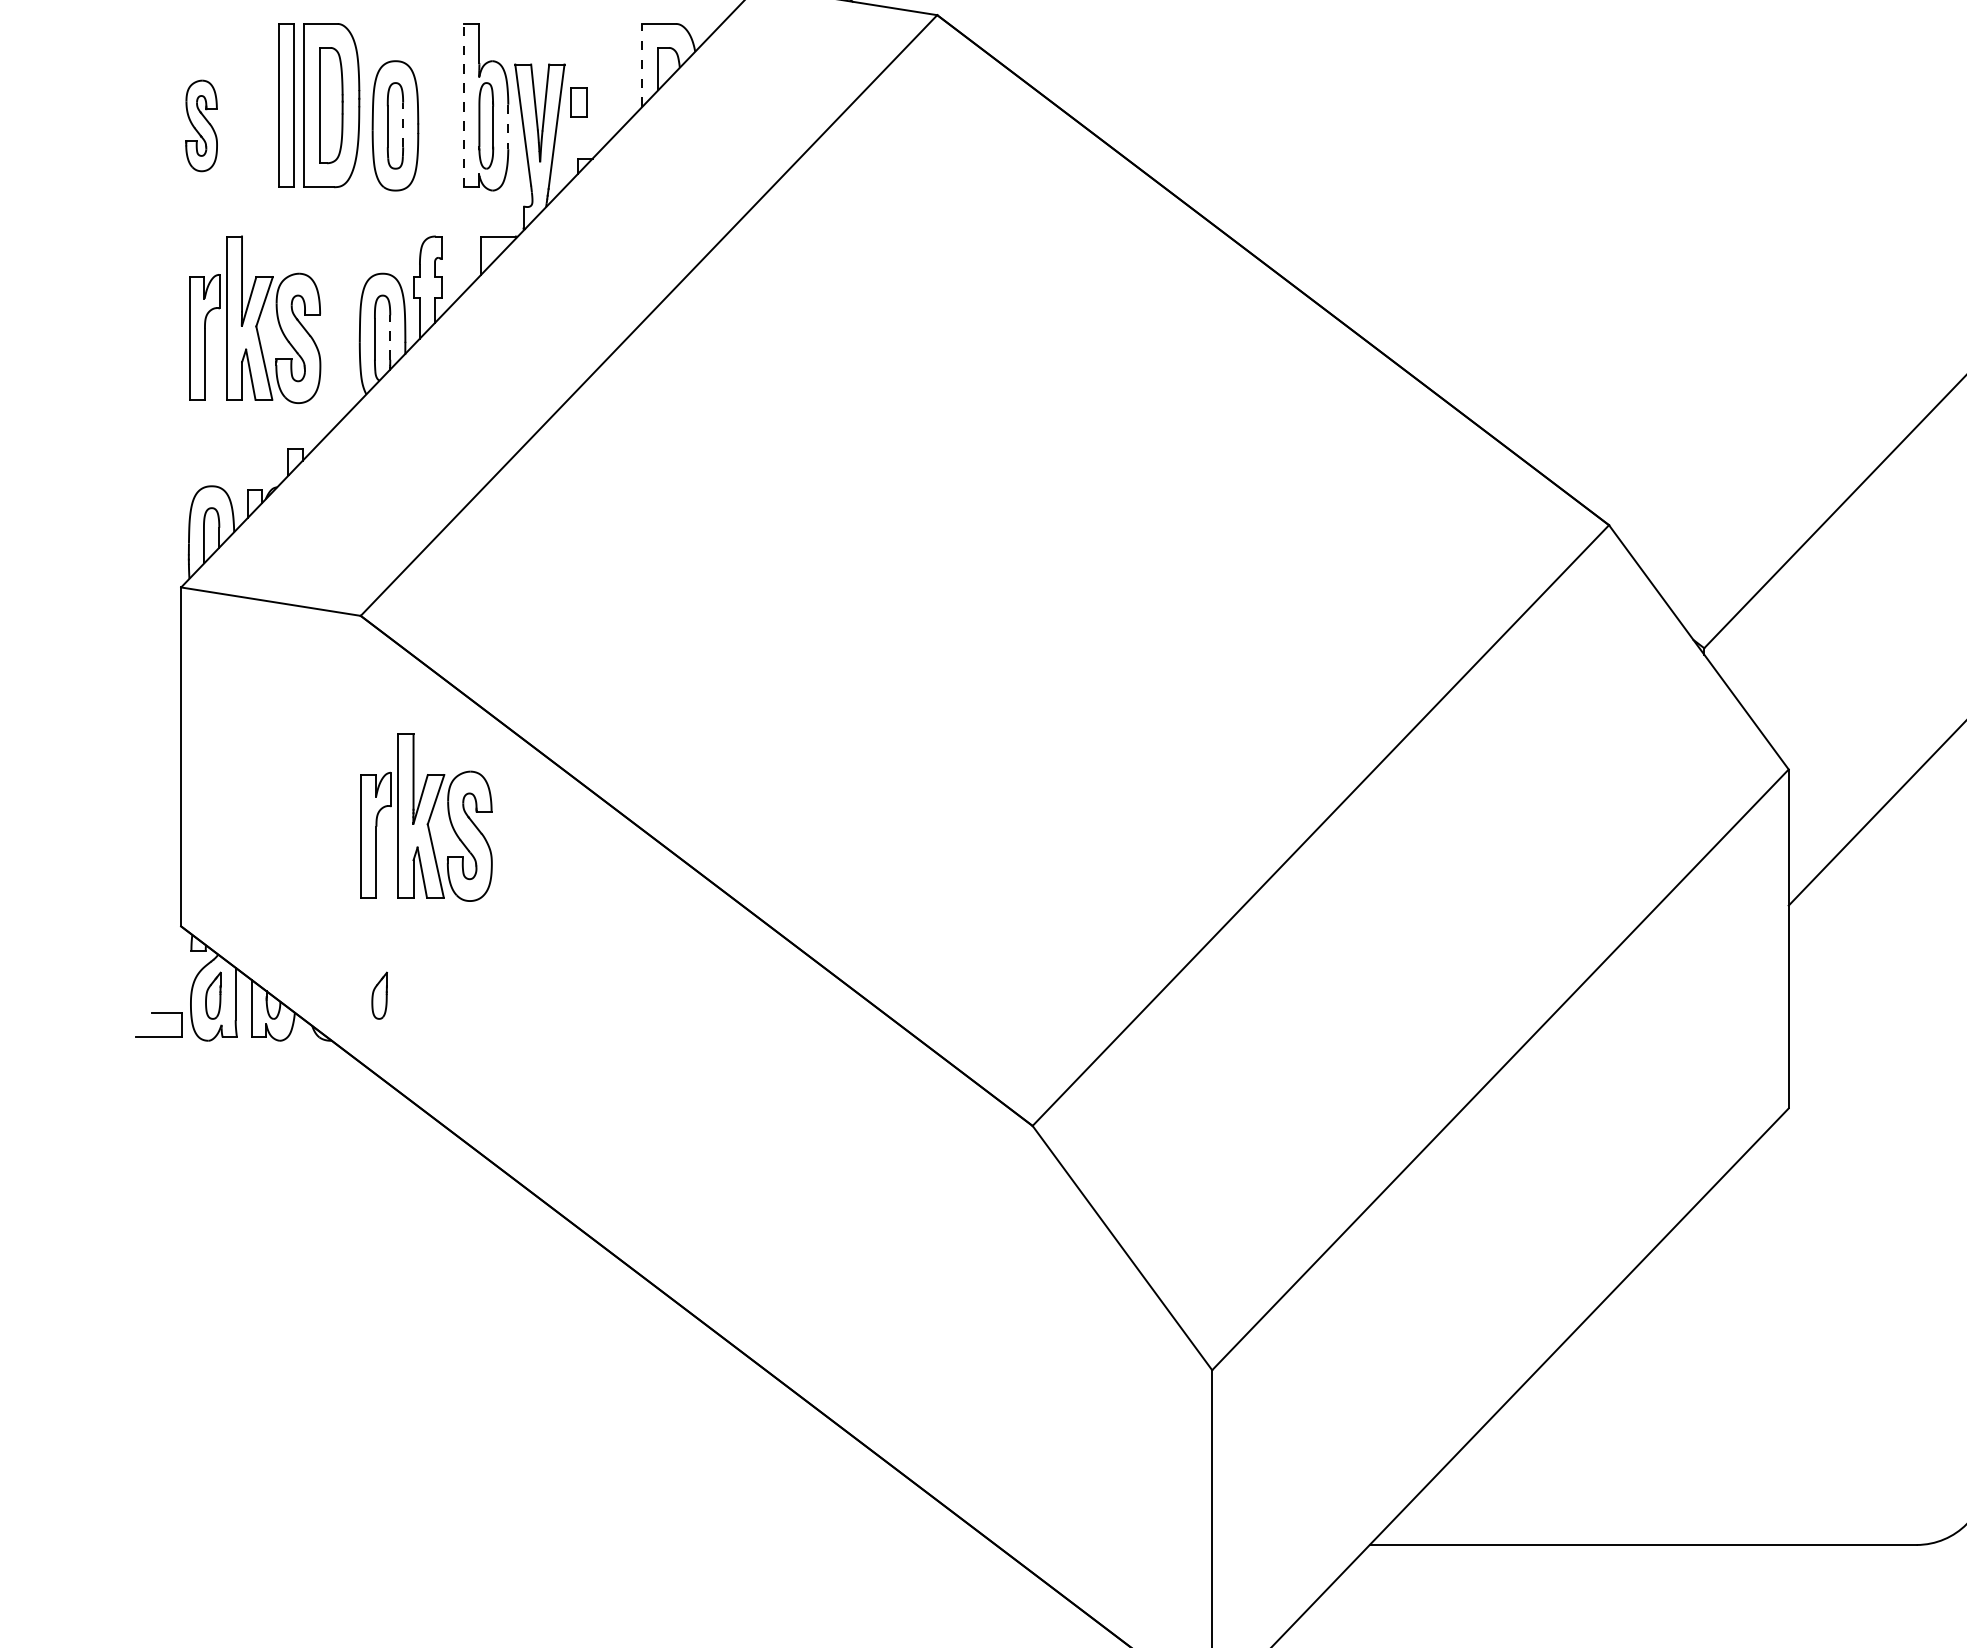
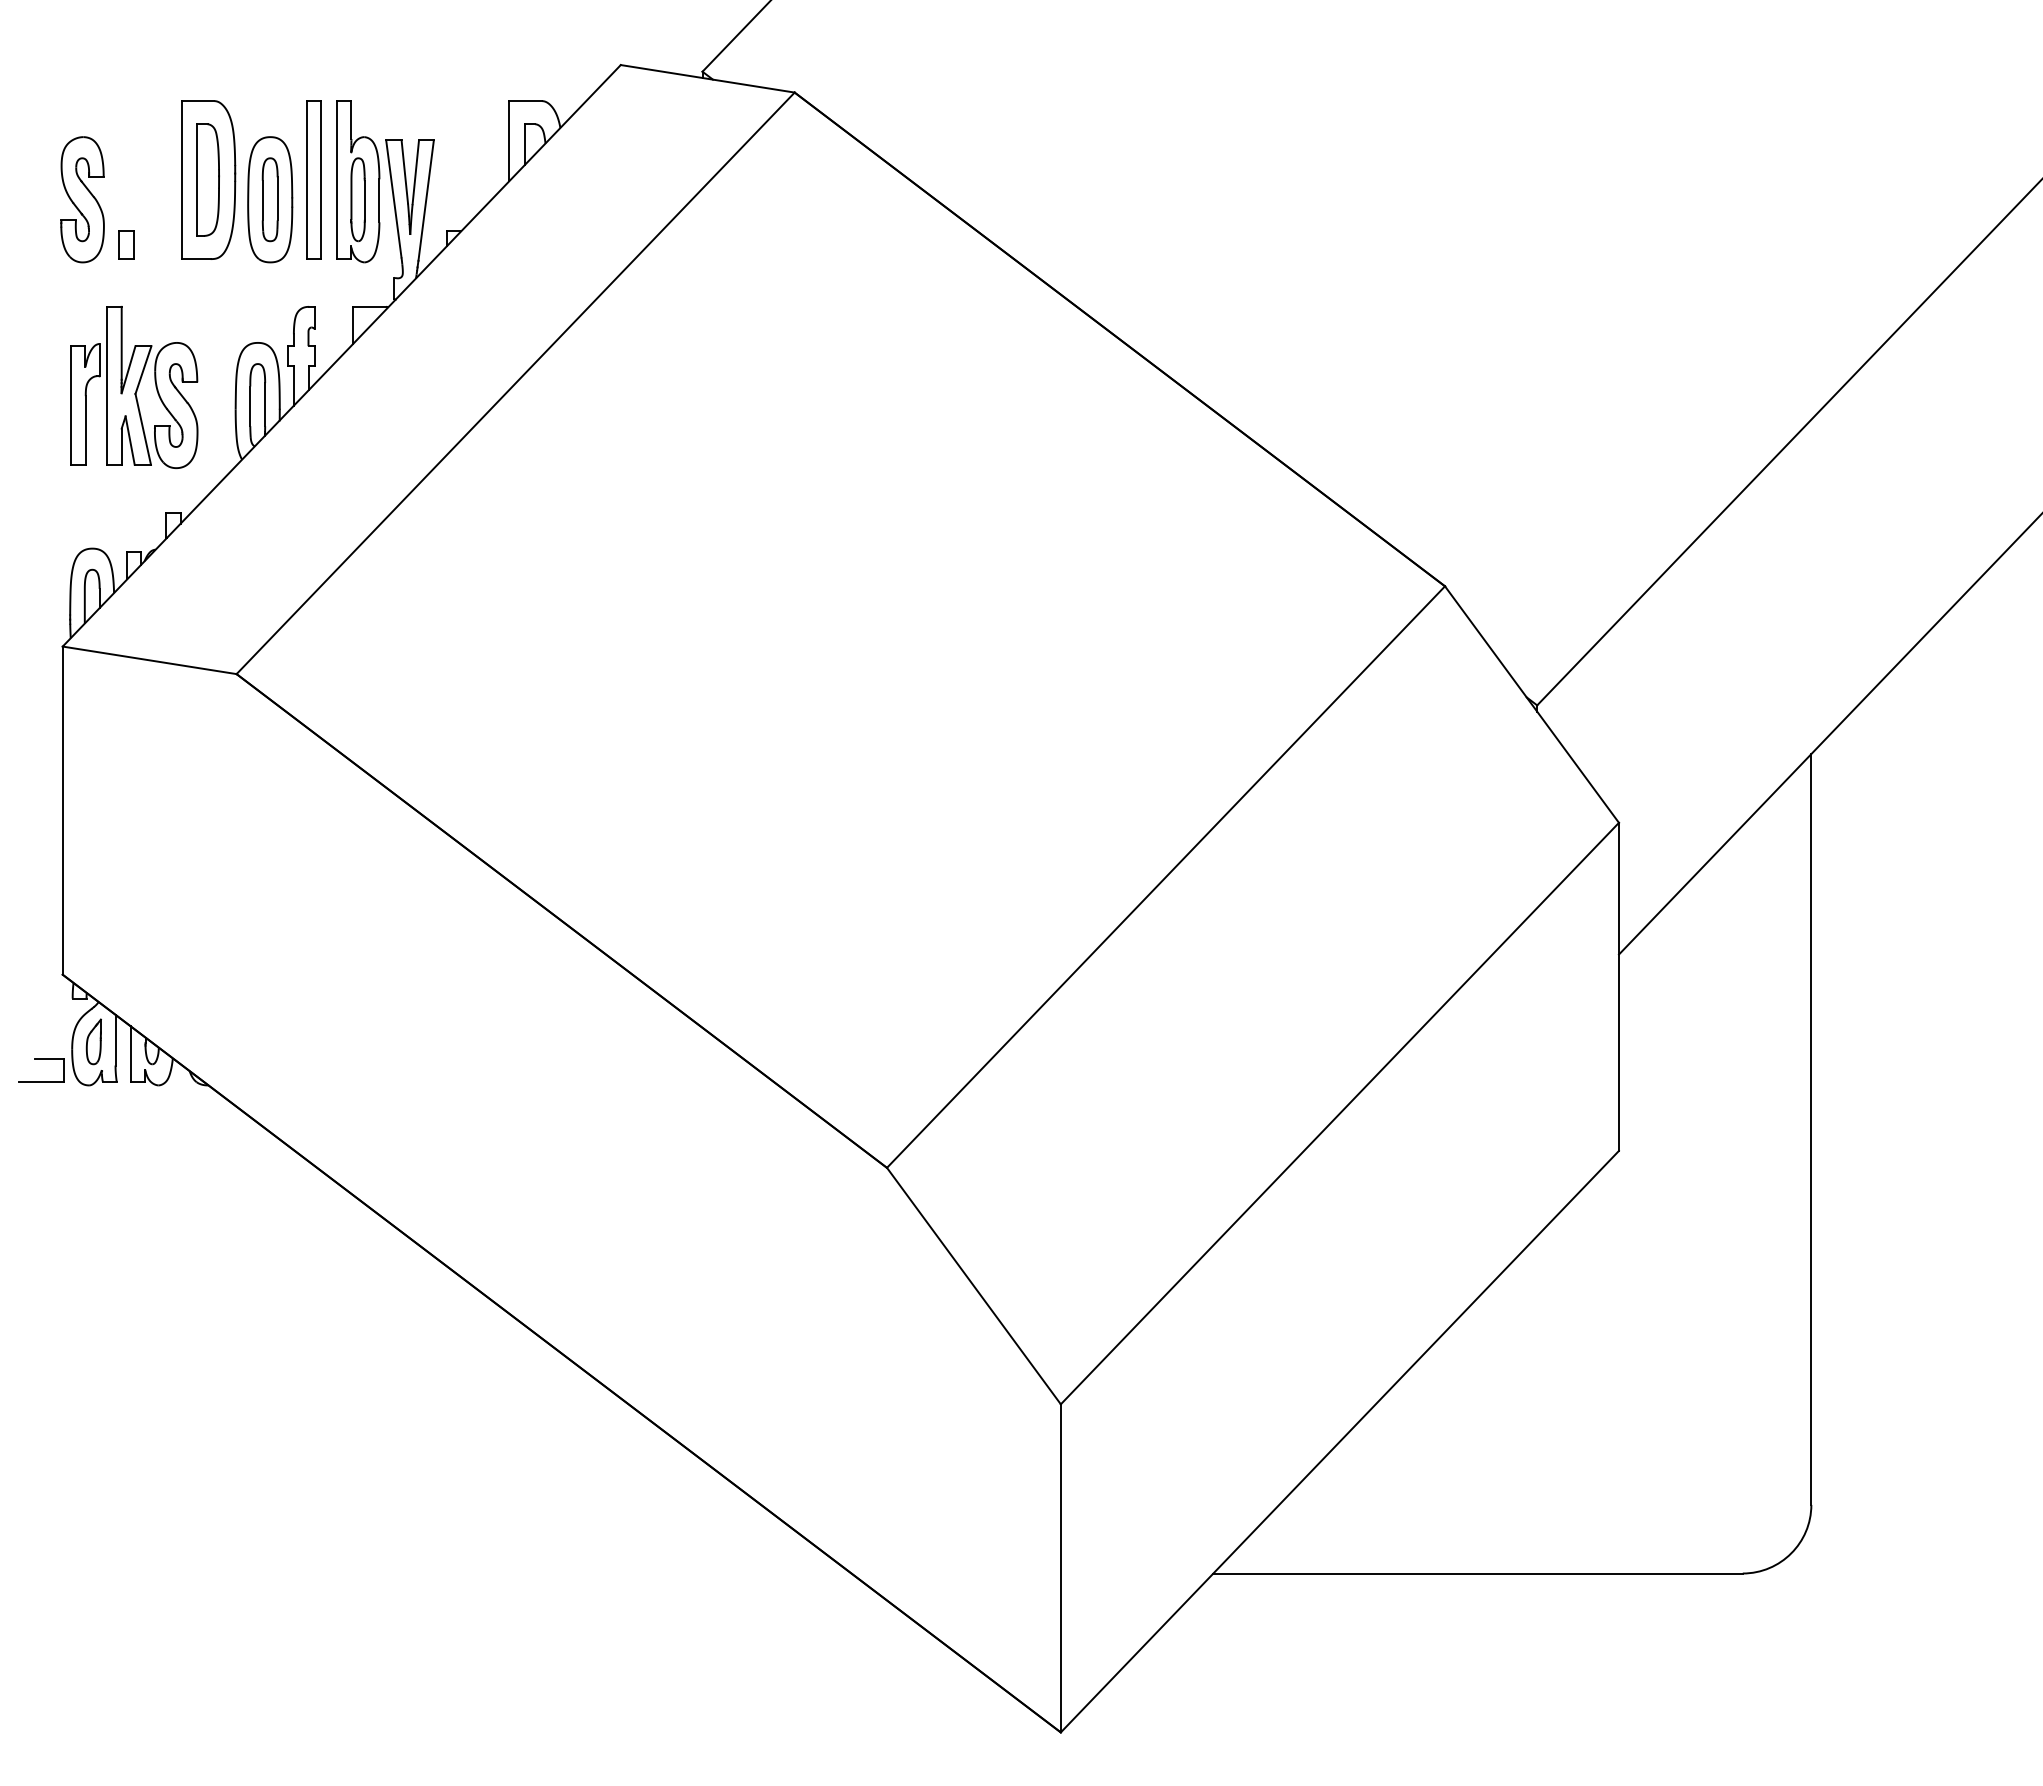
line: (642, 64) -> (509, 140), dashed -> solid
part: (578, 101) -> (126, 244), moved
part: (286, 104) -> (313, 179), moved
line: (463, 104) -> (336, 179), dashed -> solid
line: (403, 124) -> (277, 198), dashed -> solid
part: (201, 125) -> (82, 199), size x1.43
line: (508, 126) -> (379, 200), dashed -> solid
line: (390, 337) -> (265, 404), dashed -> solid
part: (426, 817) -> (300, 869), removed
part: (379, 995) -> (254, 1041), removed

